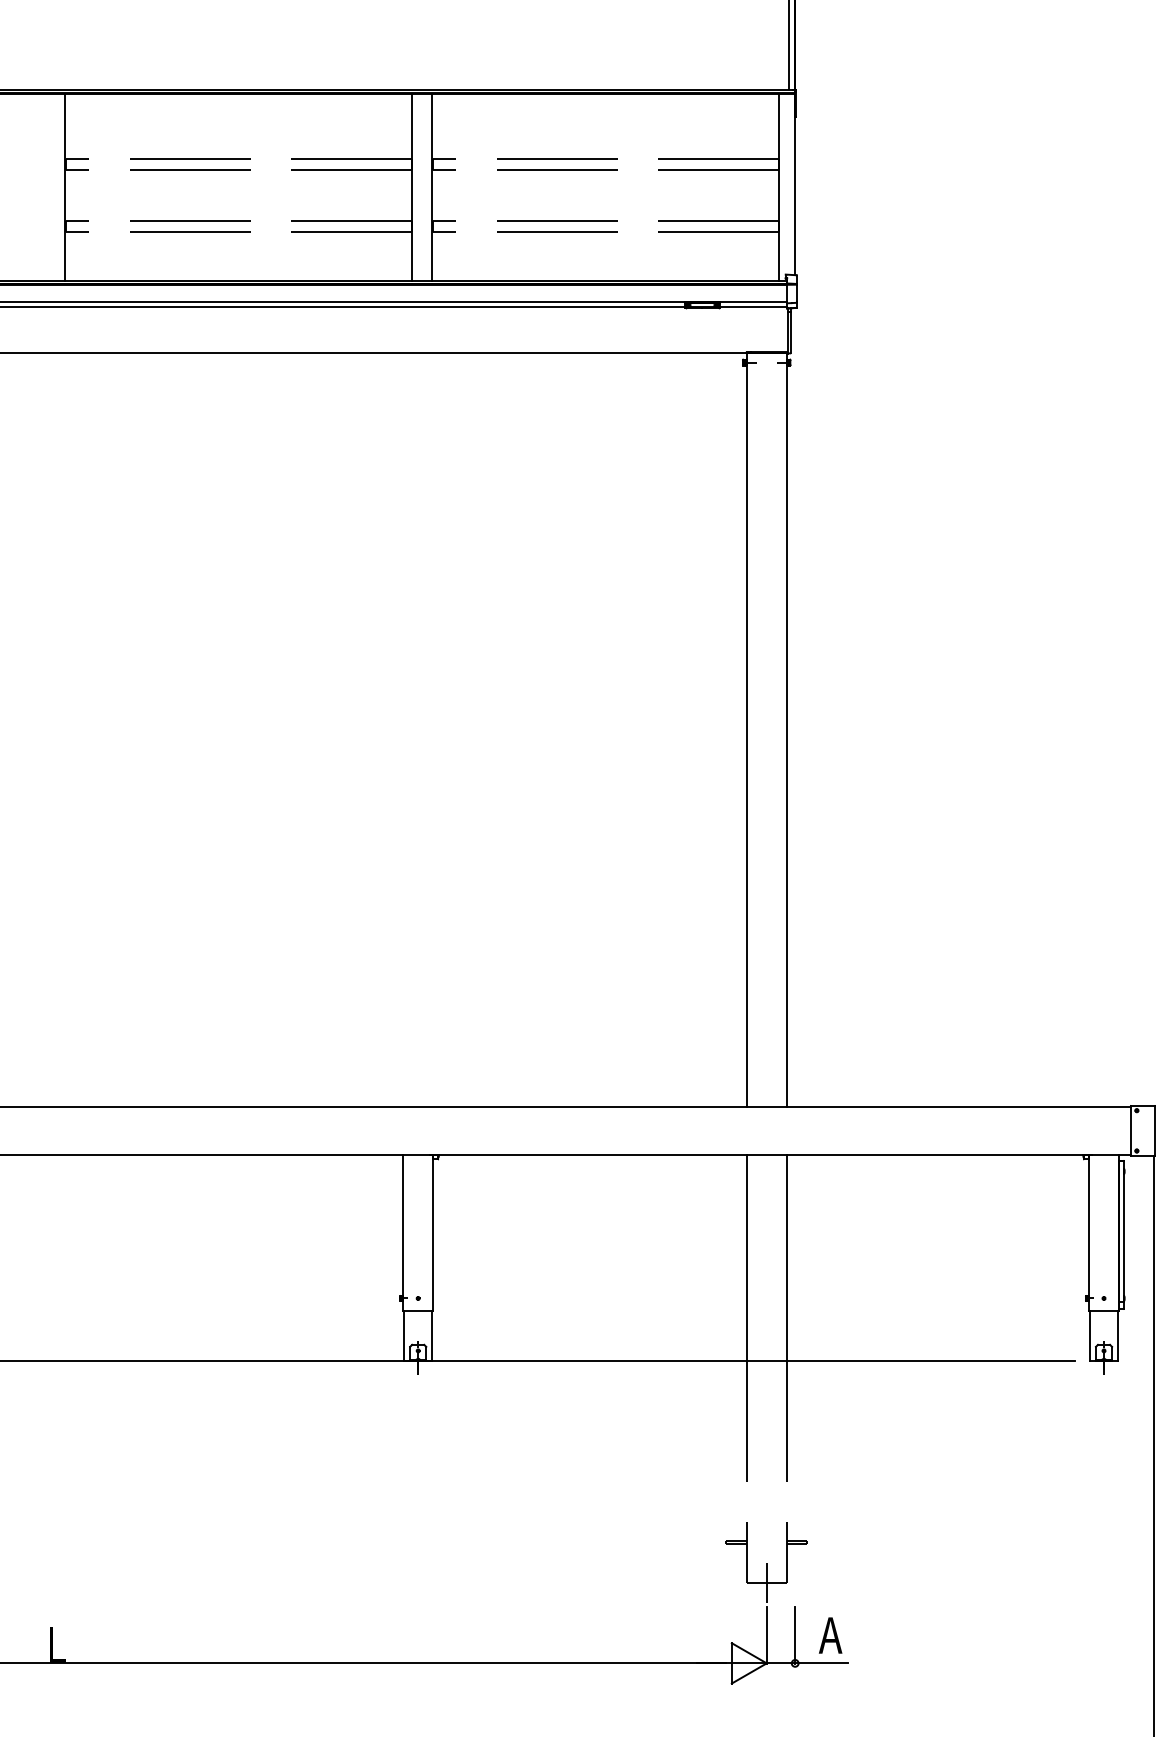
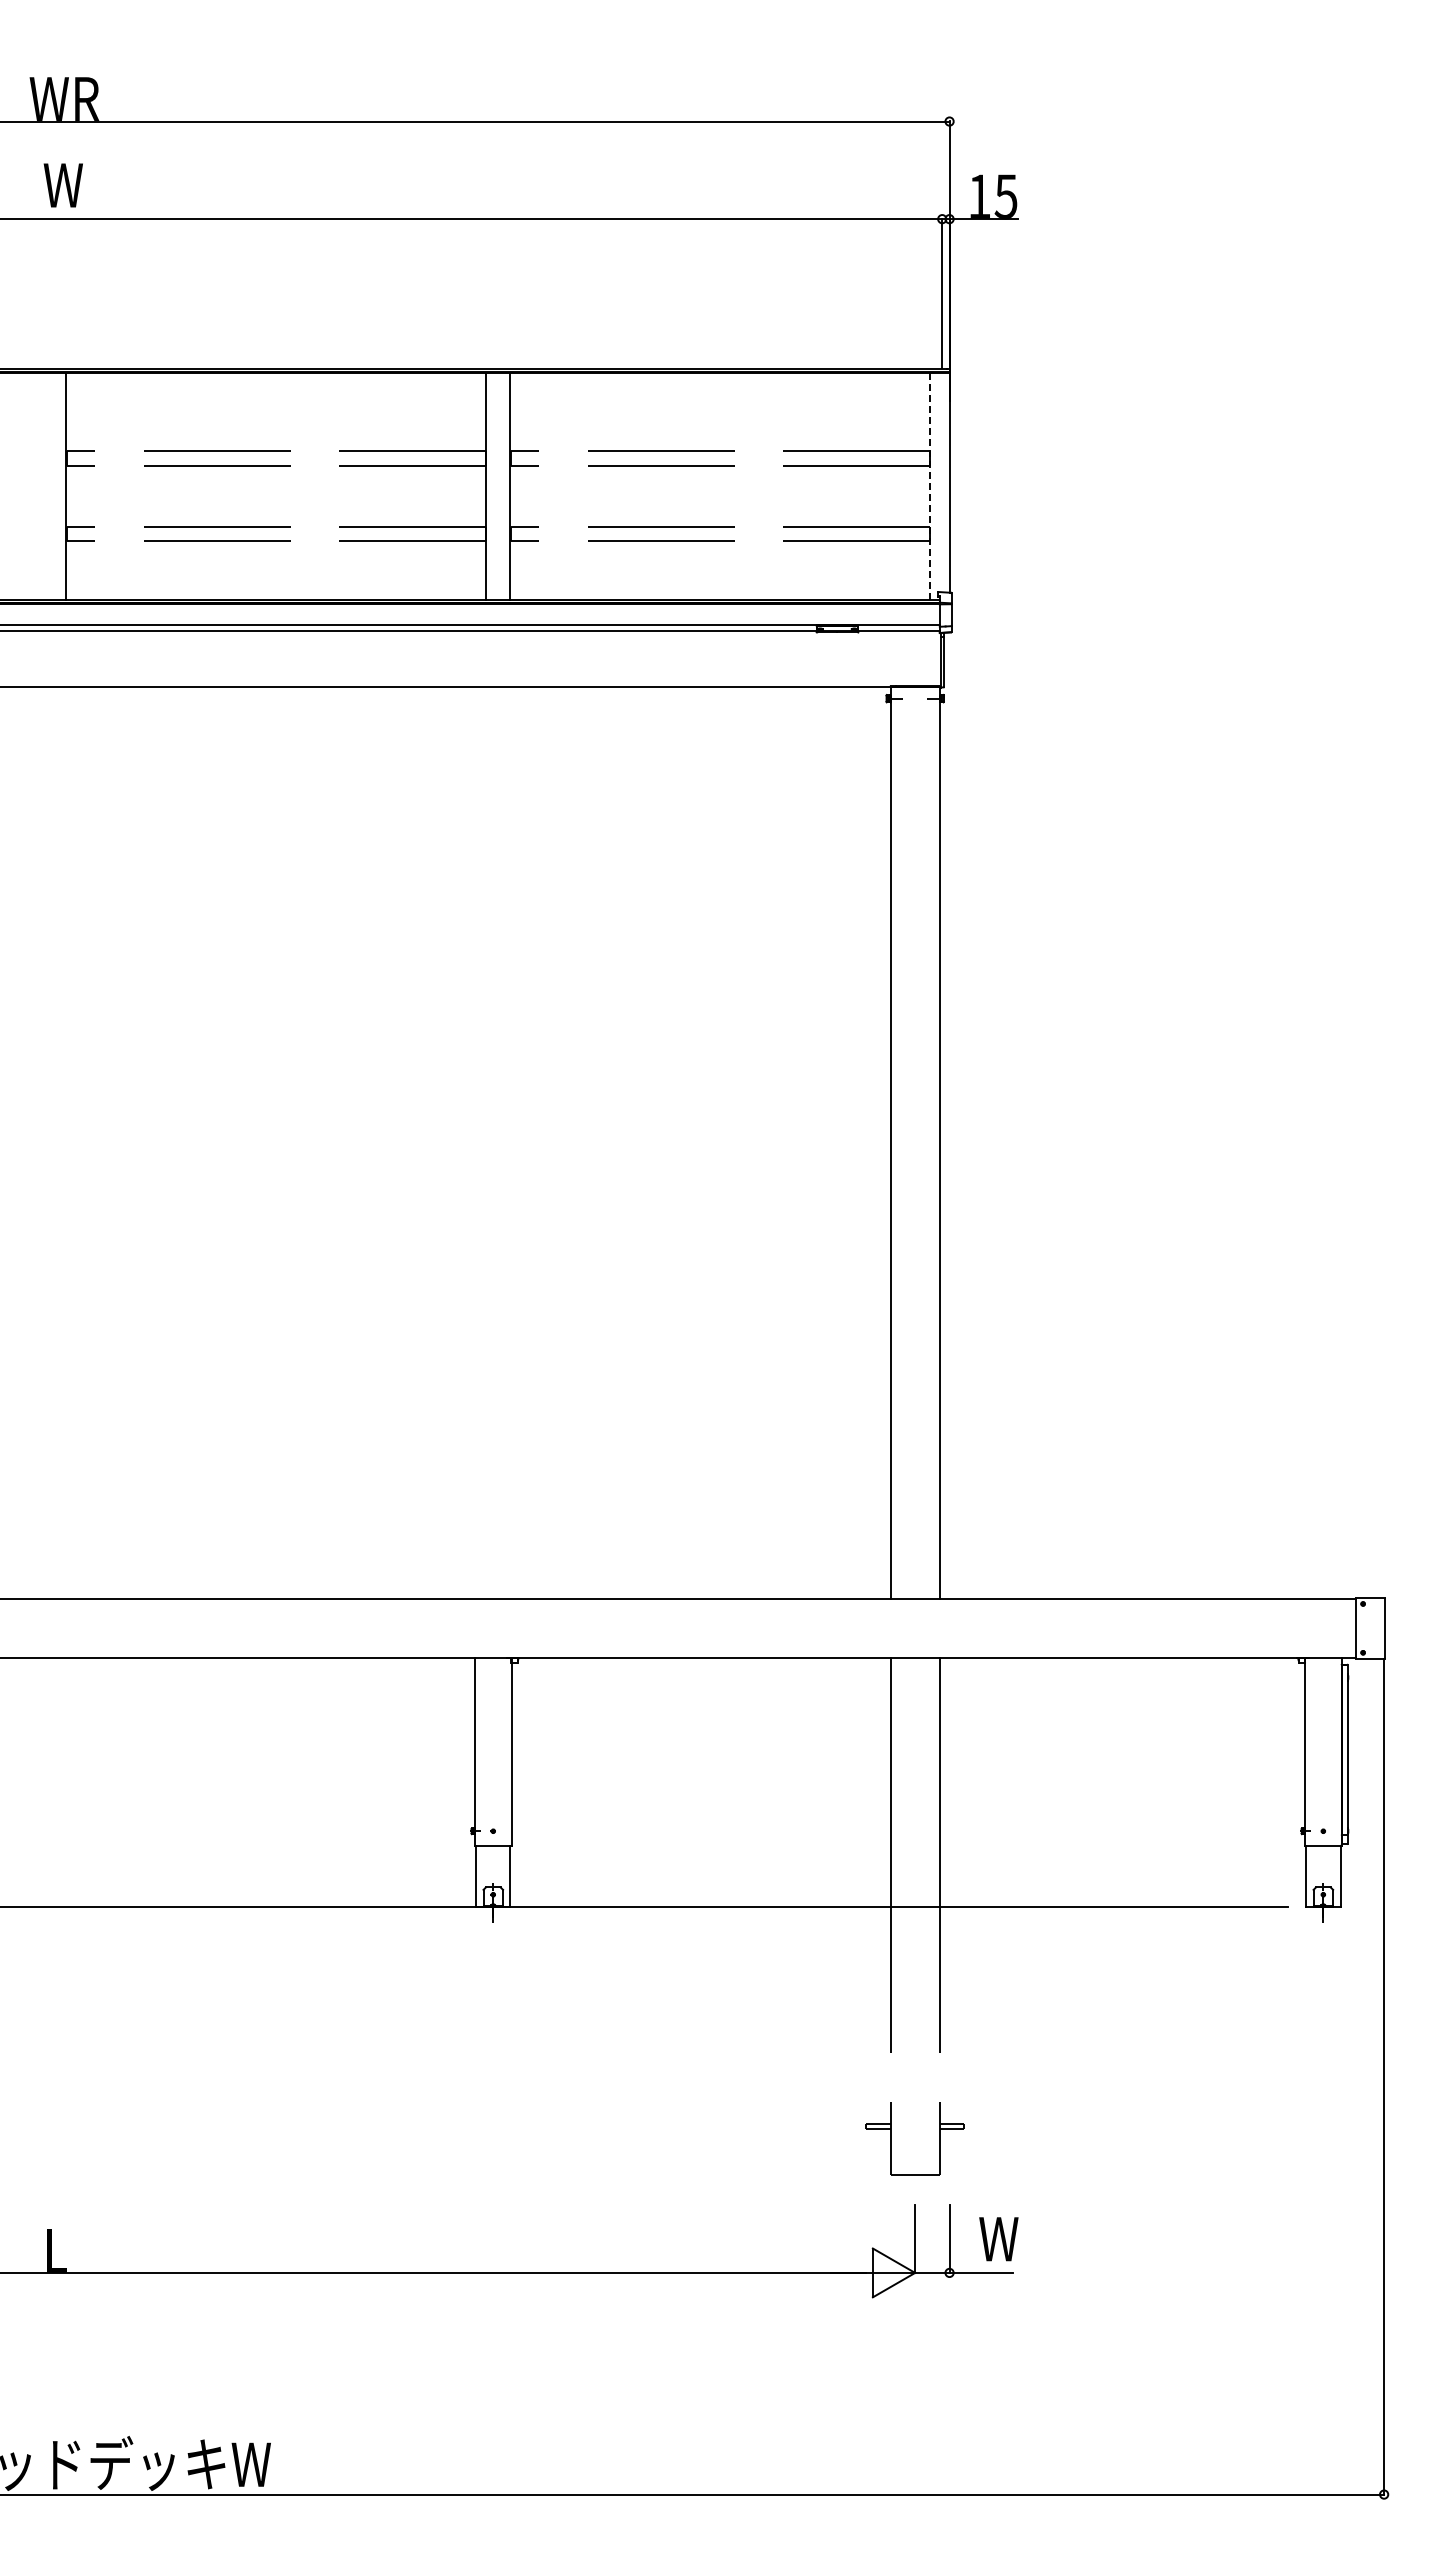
line: (779, 187) -> (930, 486), solid -> dashed
line: (767, 1582) -> (915, 2174), removed
text: (835, 1635) -> (998, 2239), A -> W

